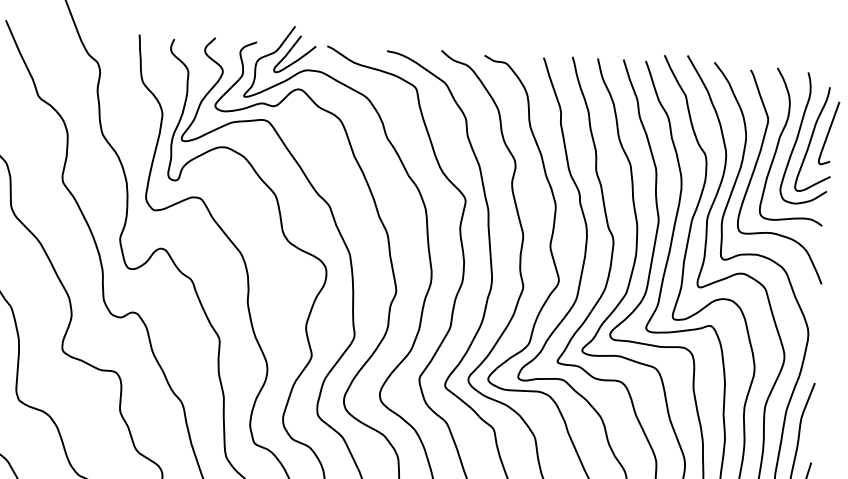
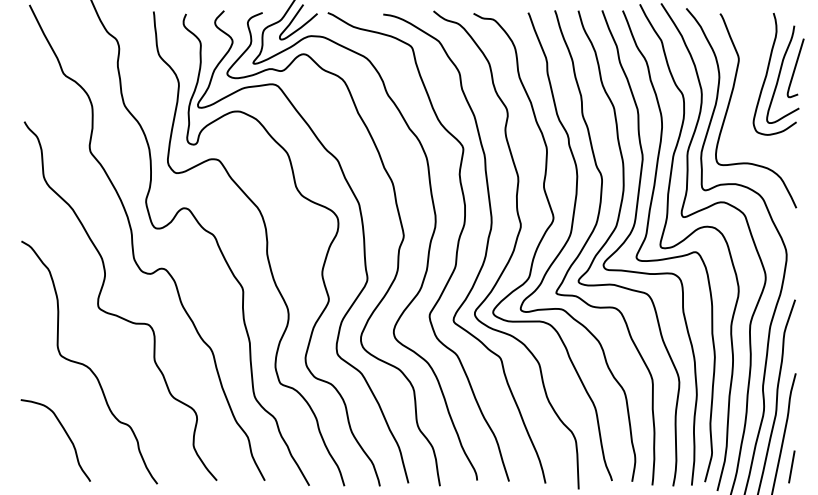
curve: (779, 142) -> (750, 79), removed

